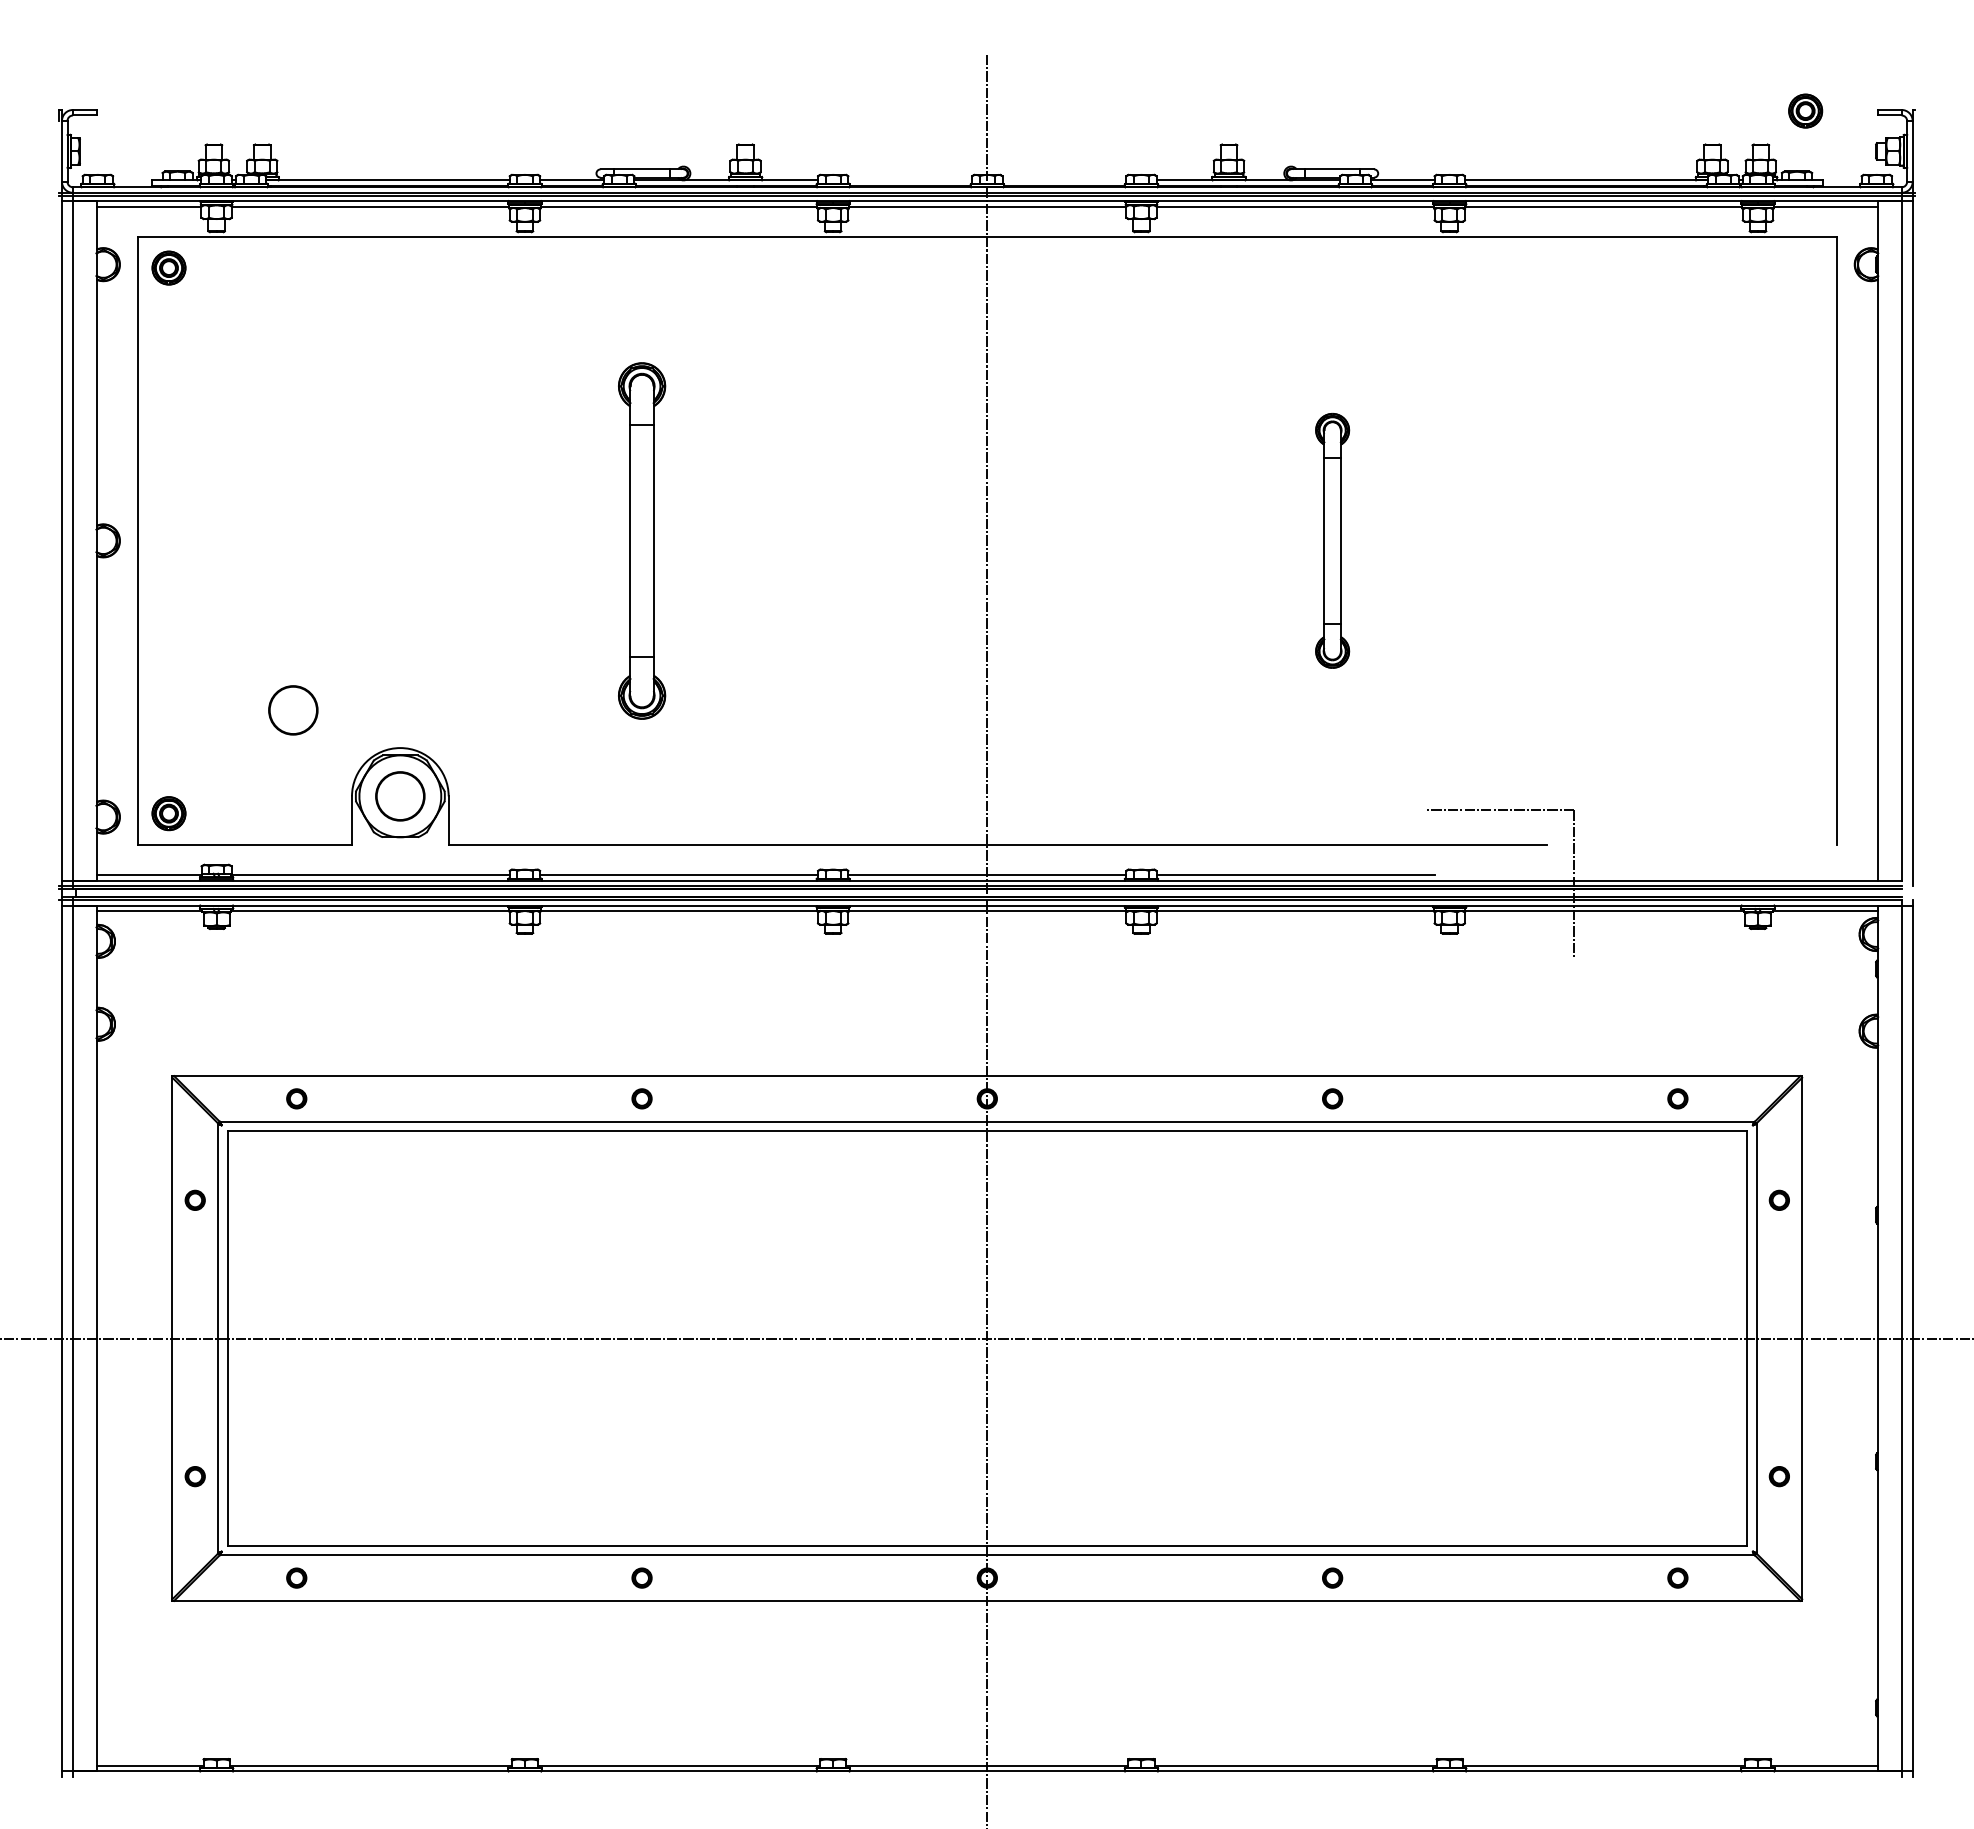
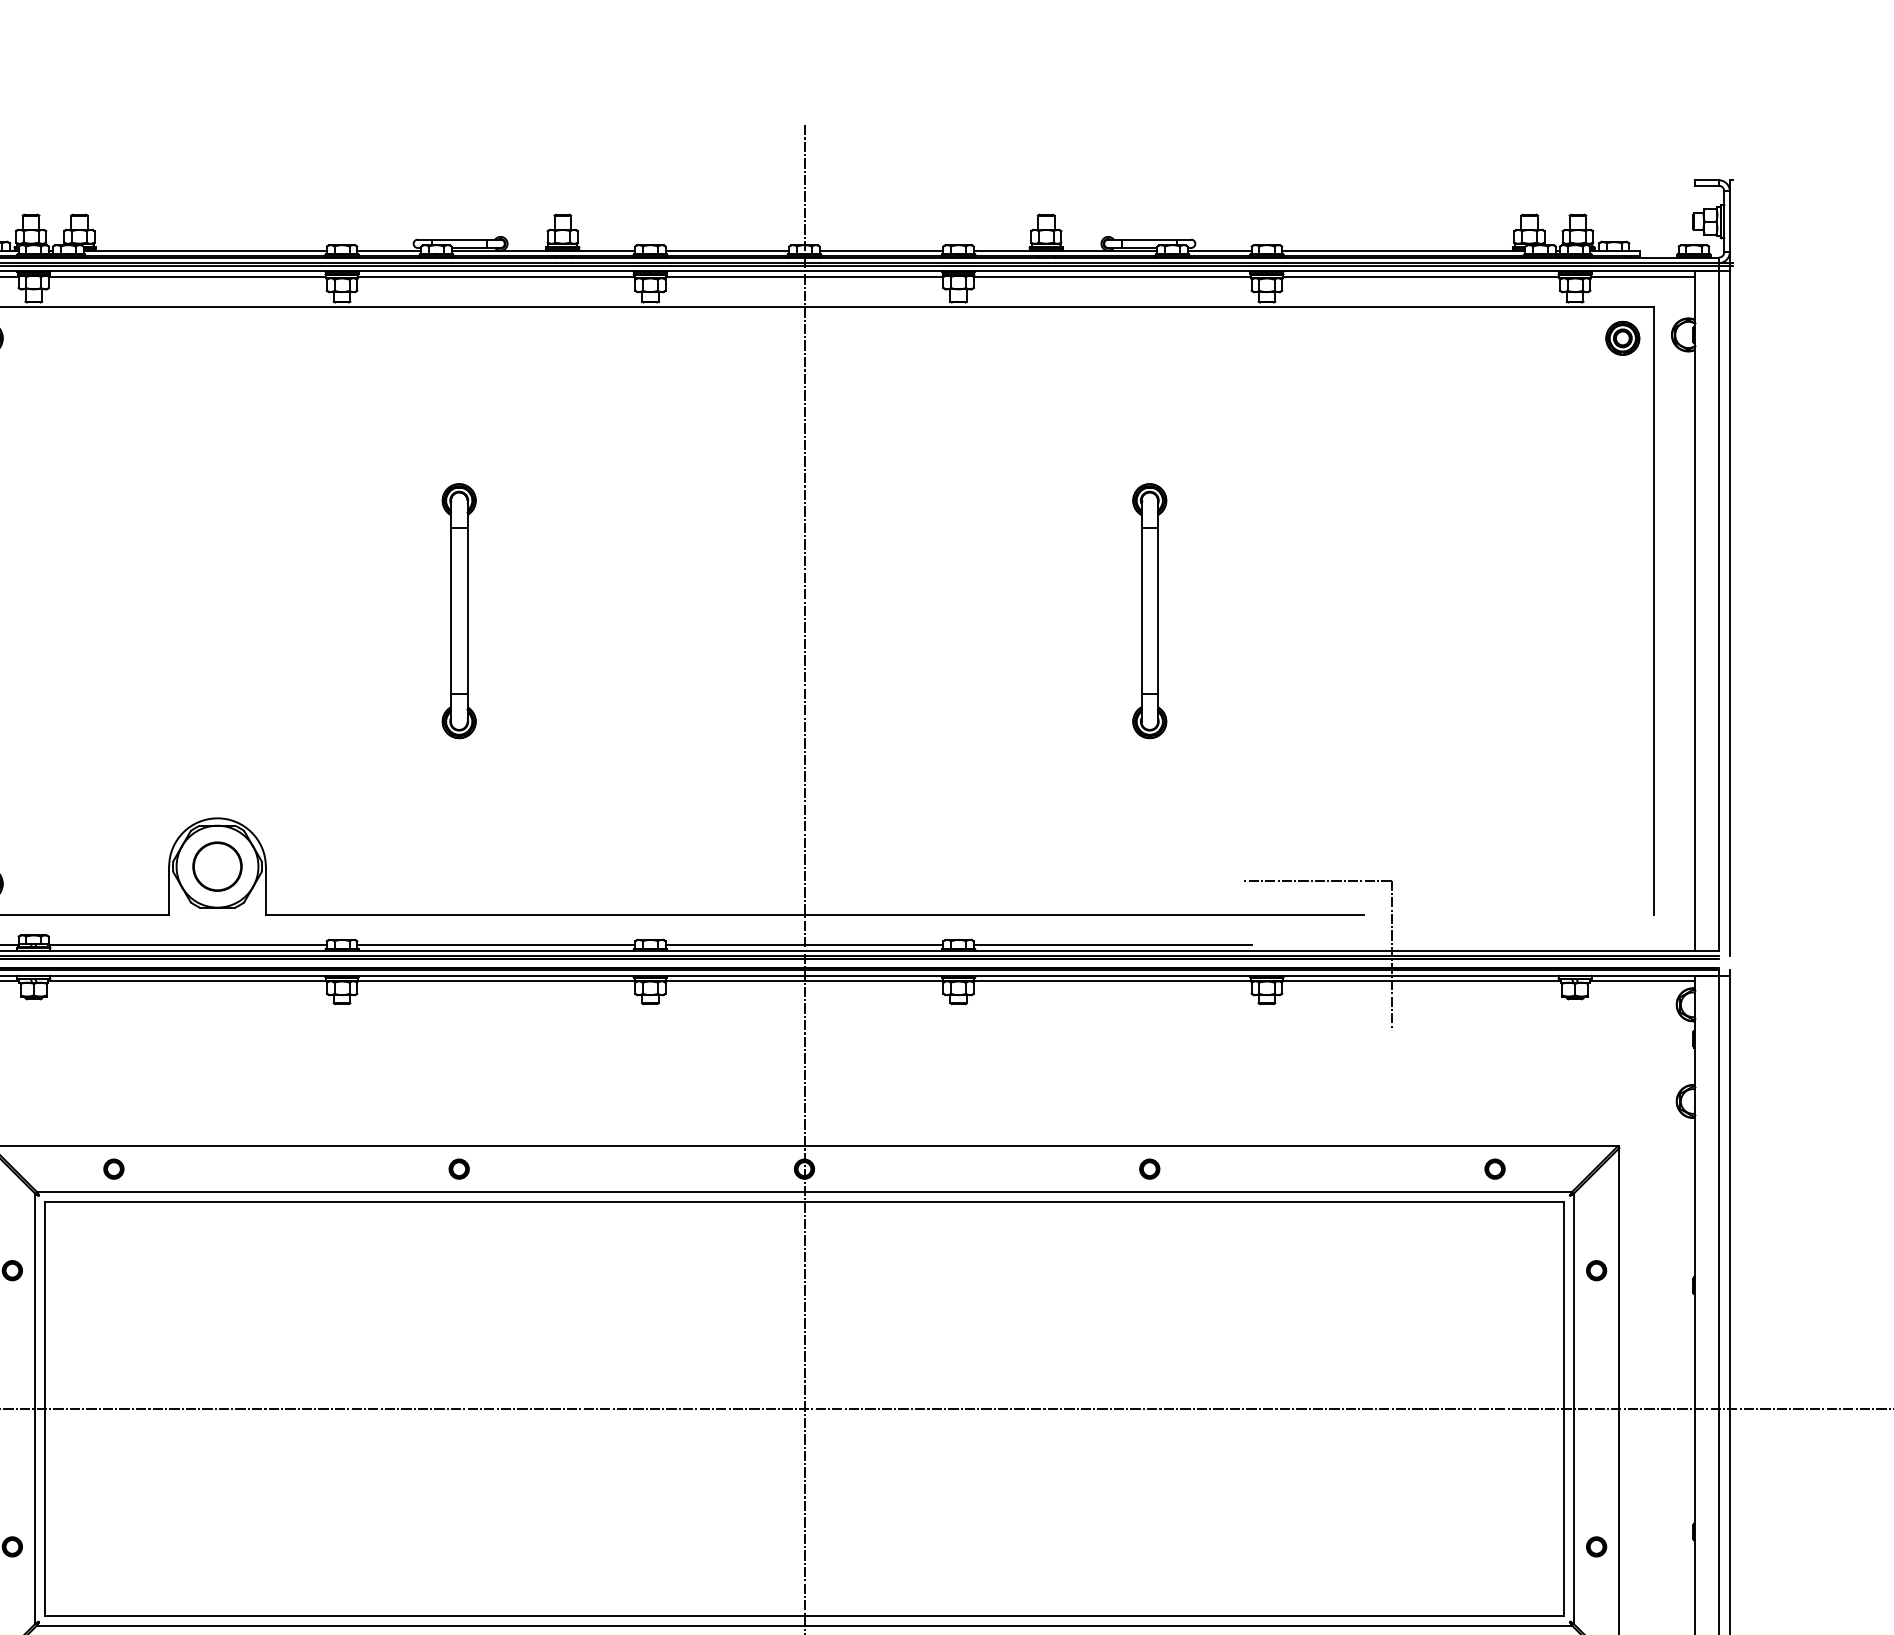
part: (1805, 110) -> (1622, 337), moved
line: (910, 180) -> (727, 250), added
line: (1064, 180) -> (881, 250), added
part: (641, 540) -> (458, 610), size x0.71
circle: (293, 710) -> (110, 780), removed

